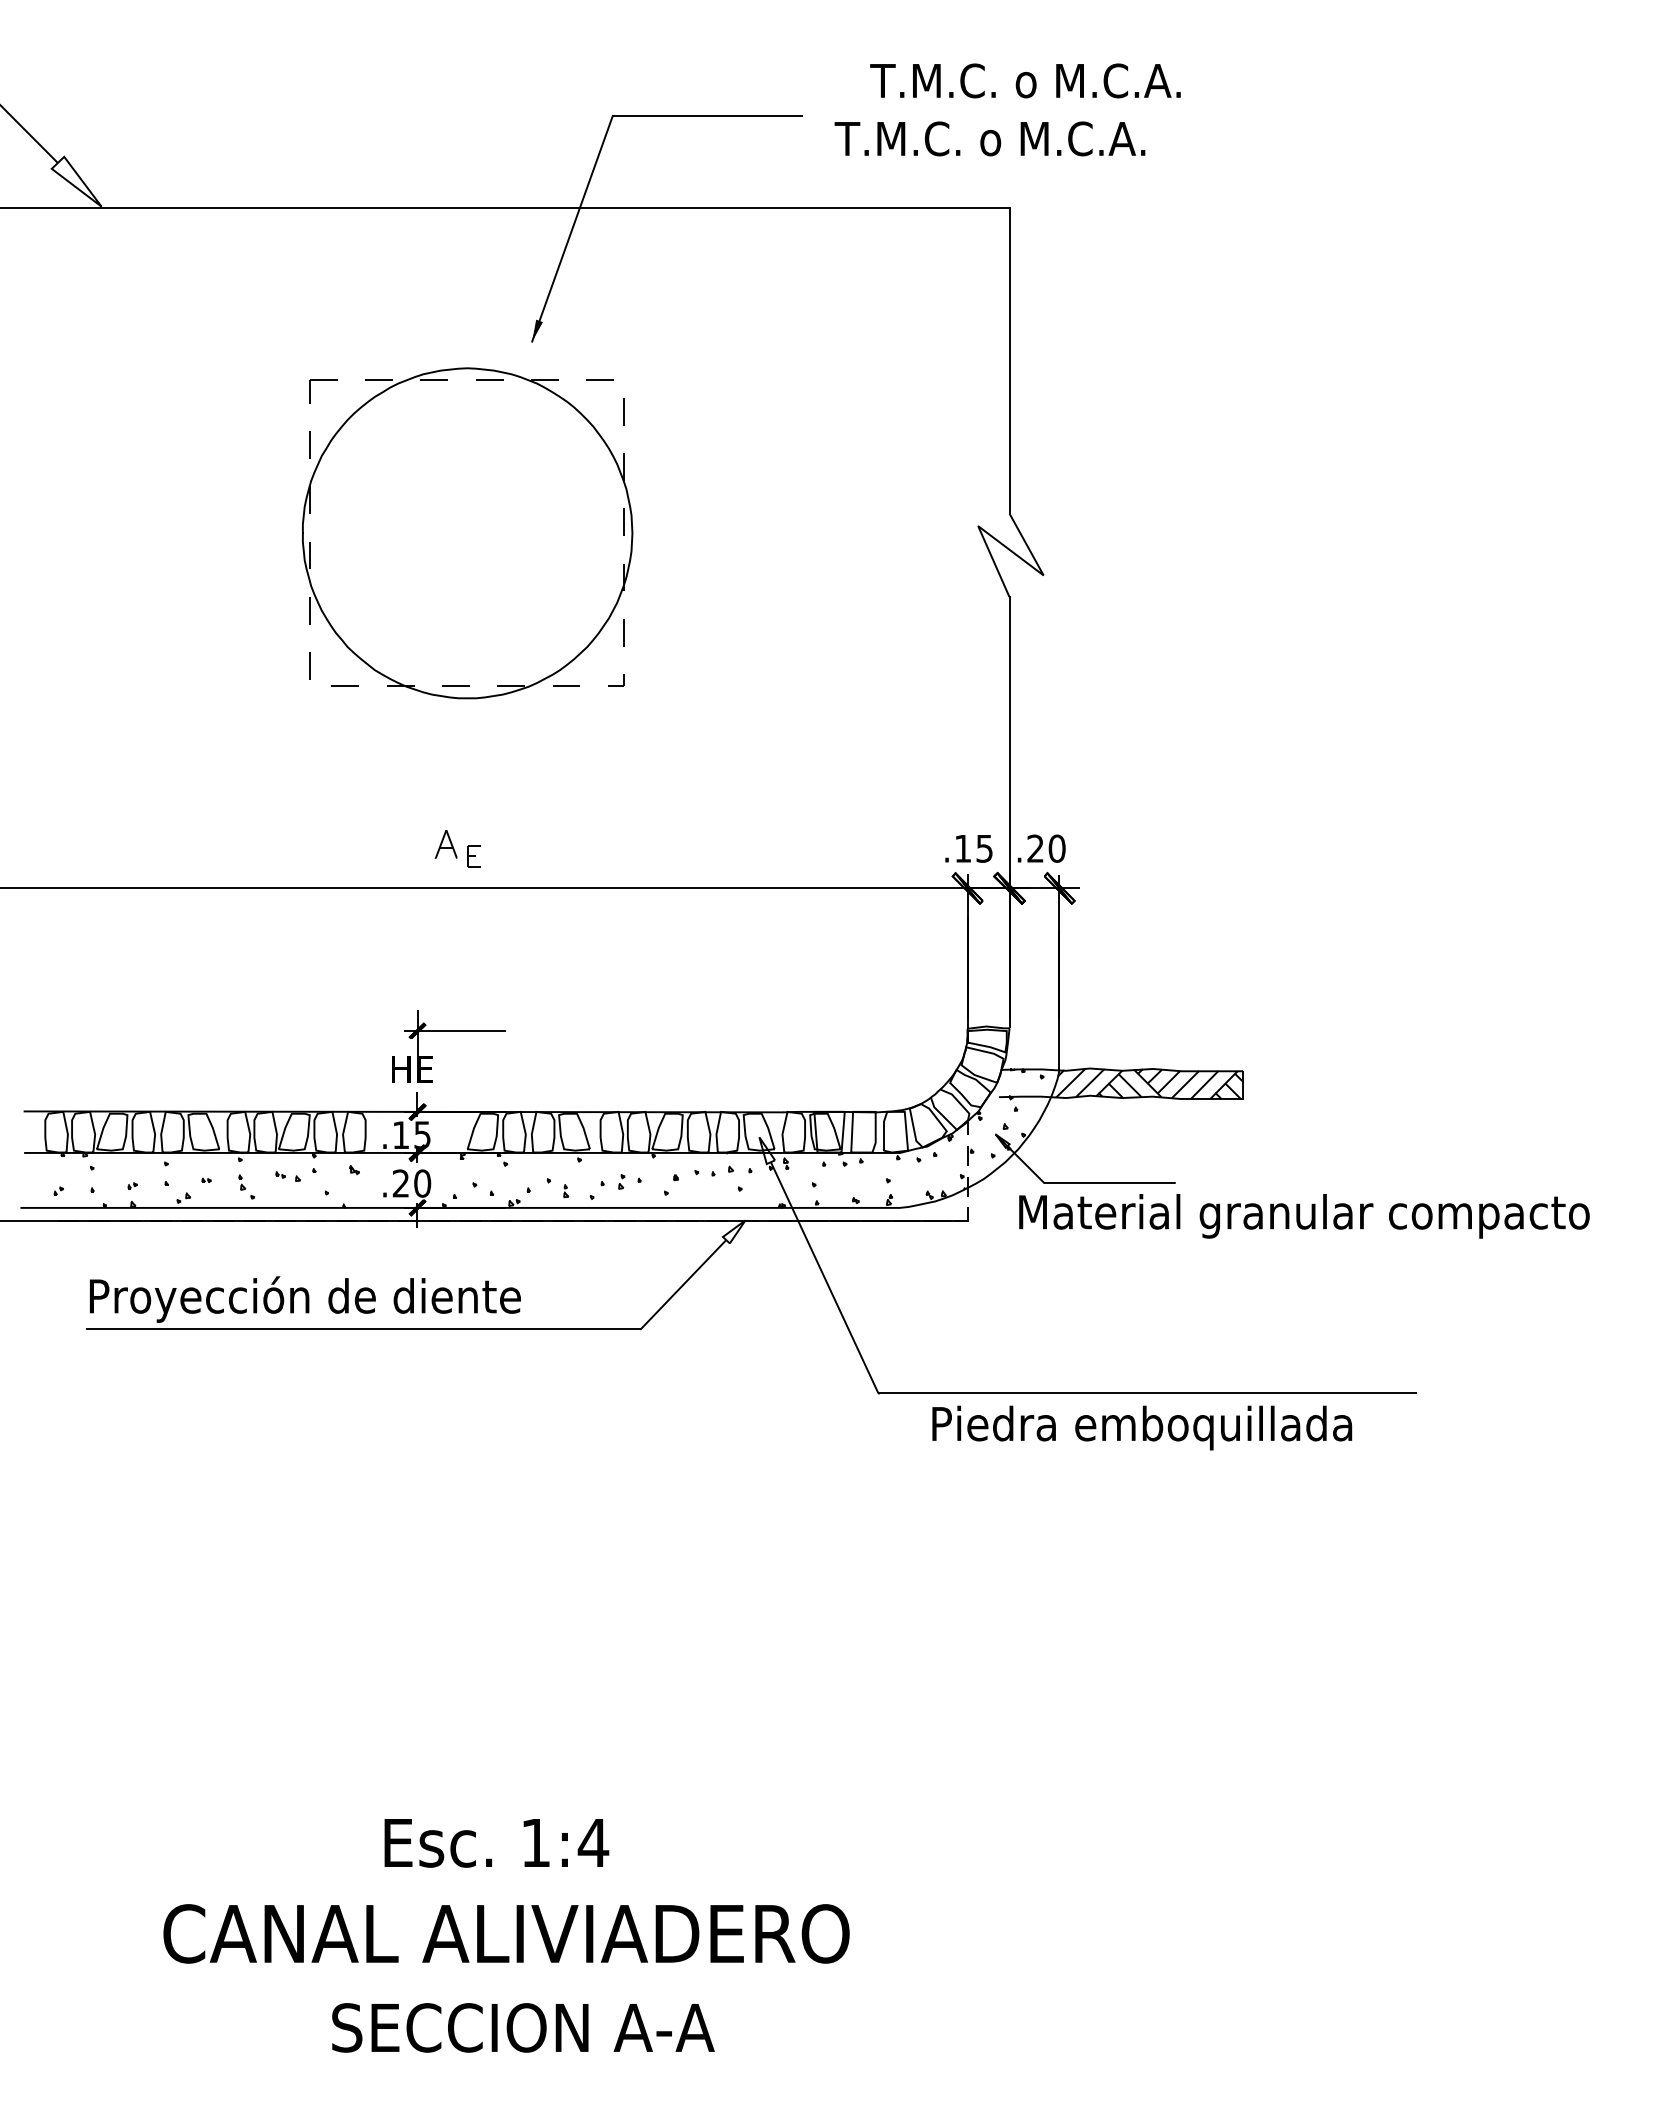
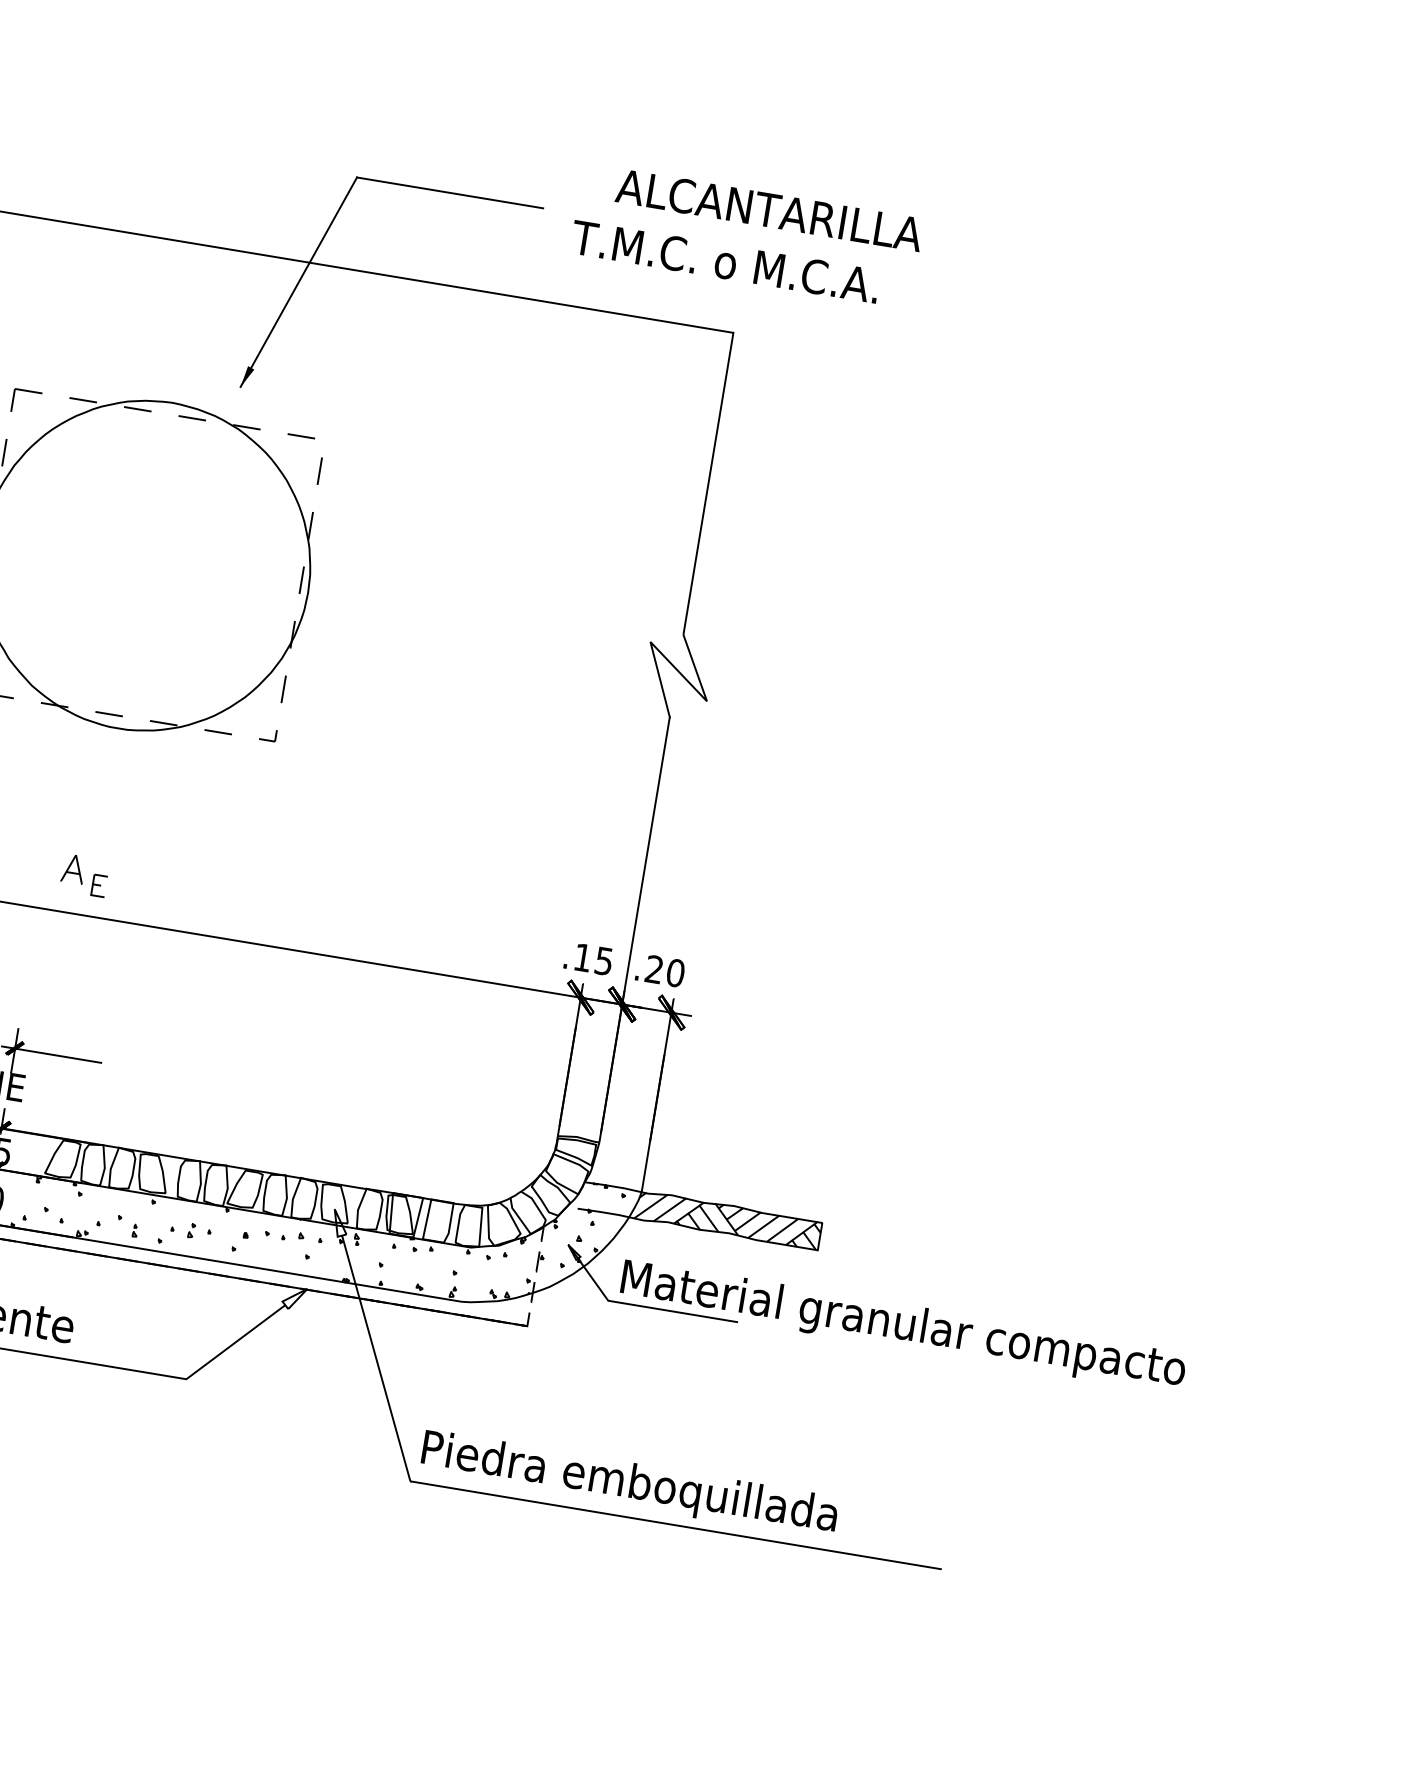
text: (1025, 80) -> (769, 210), T.M.C. o M.C.A. -> ALCANTARILLA
text: (1304, 1216) -> (903, 1326), moved
text: (1142, 1427) -> (629, 1484), moved

